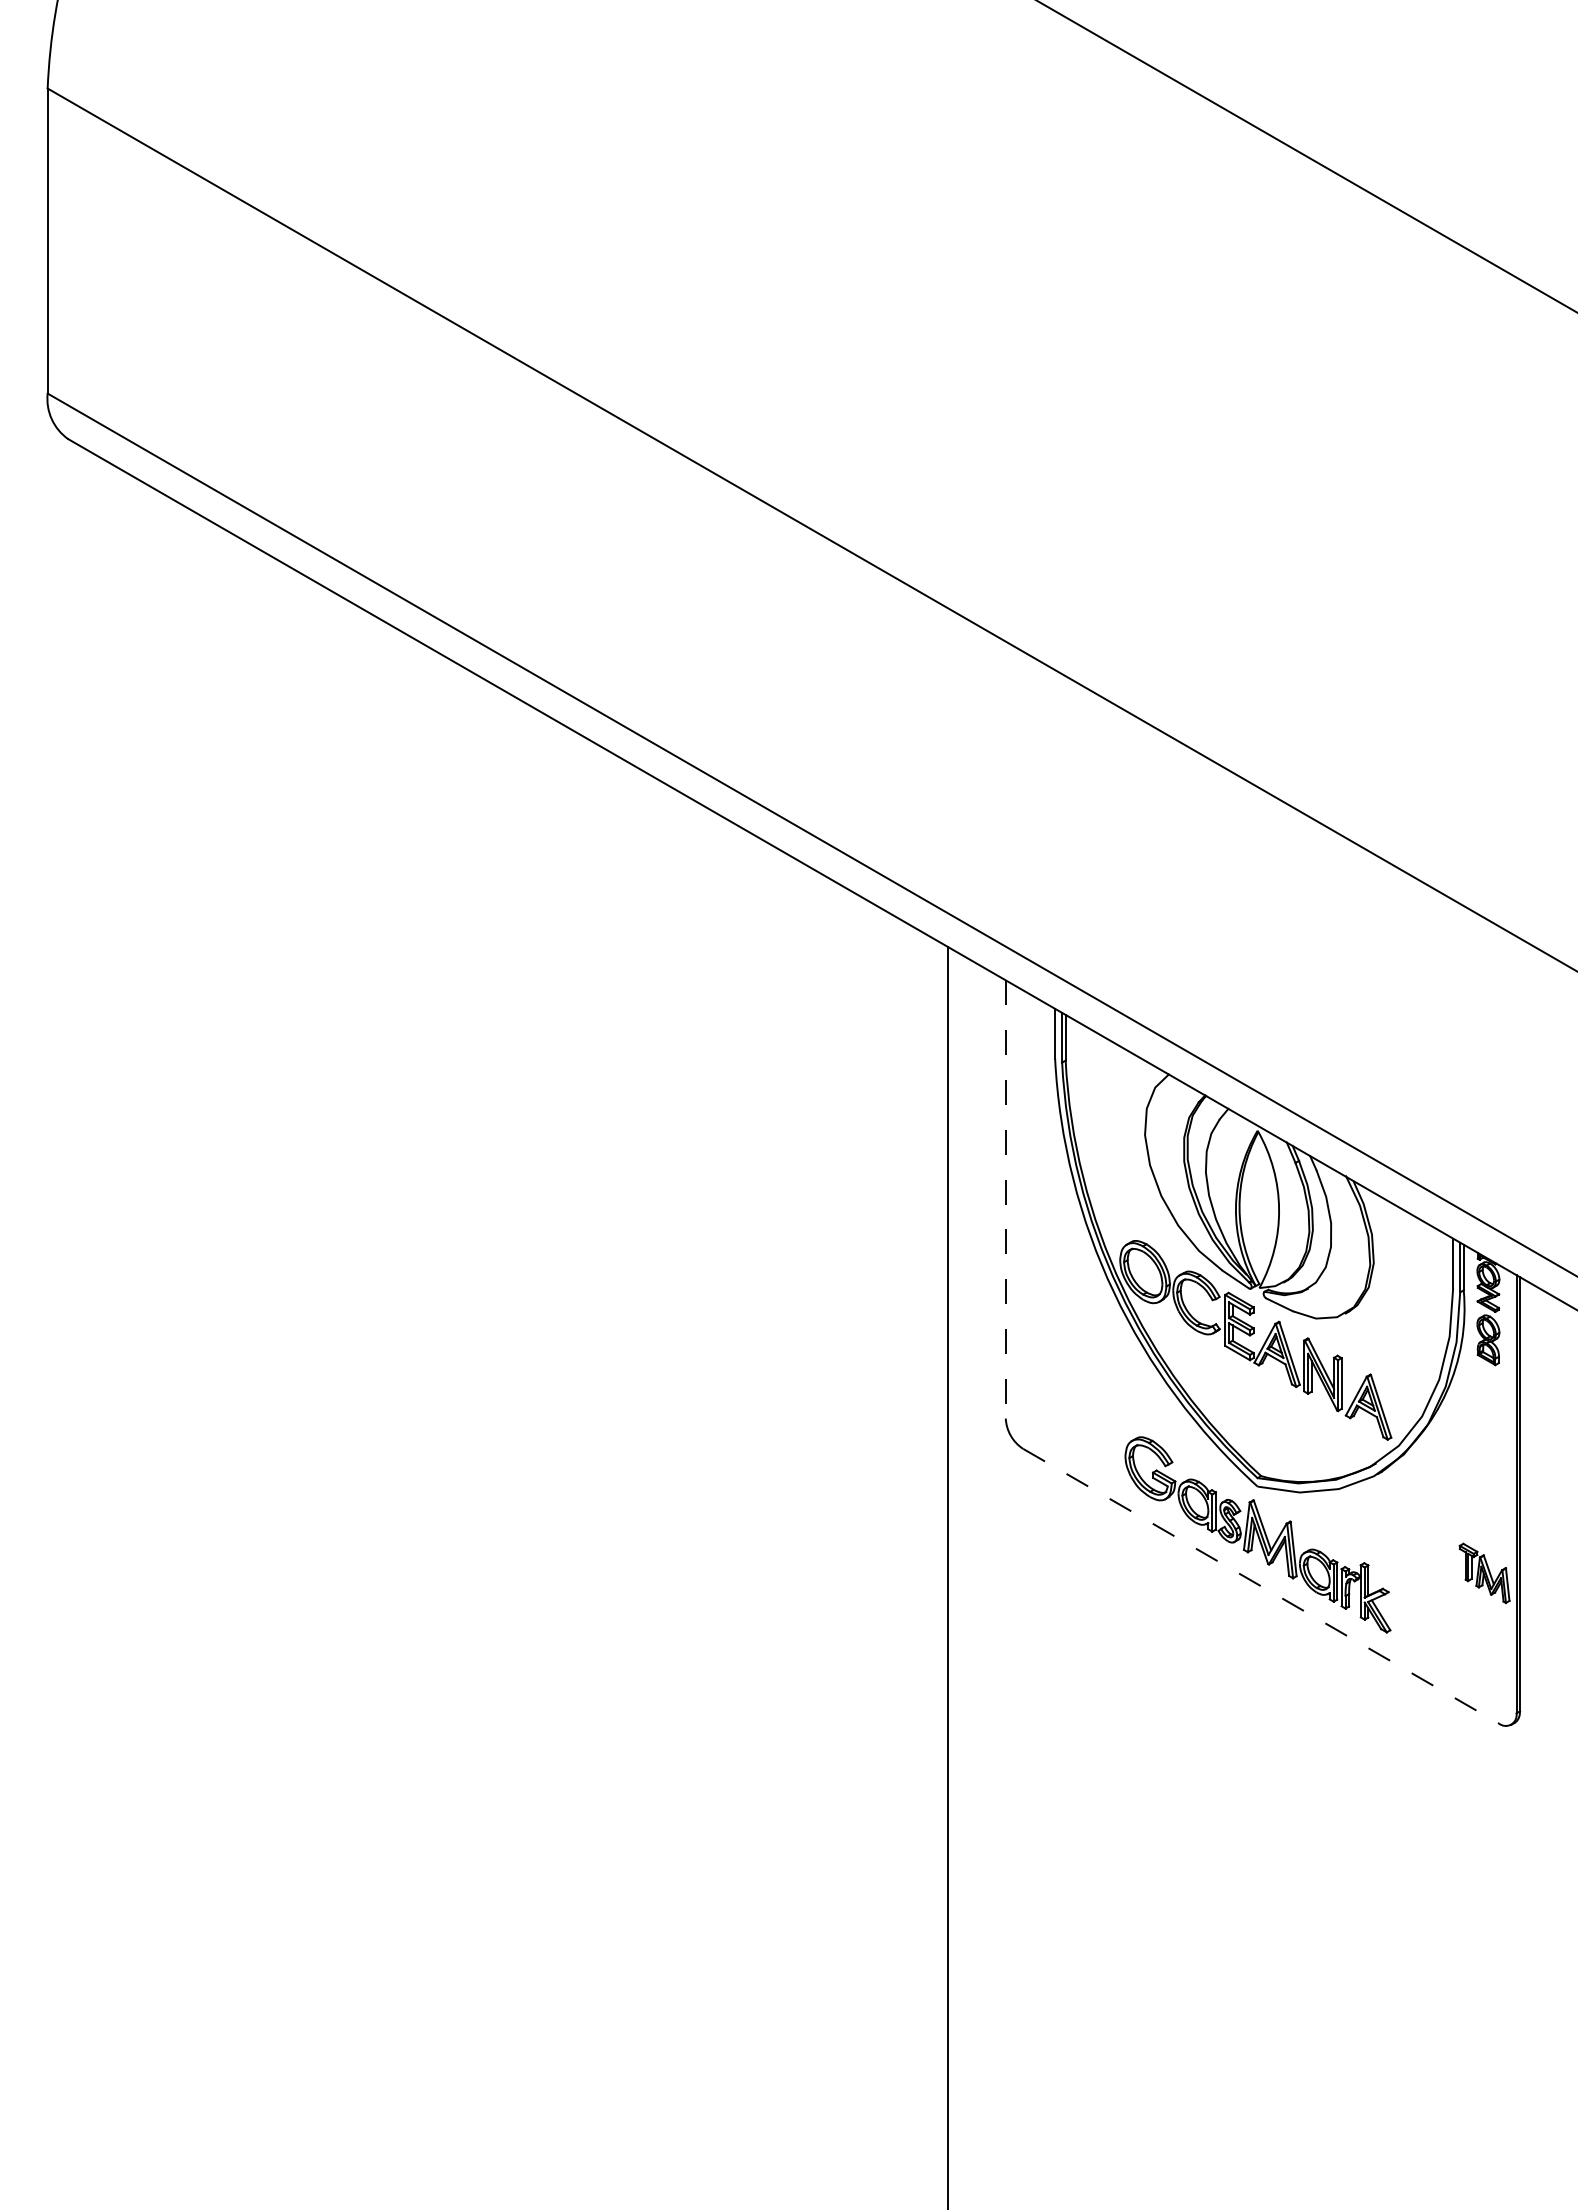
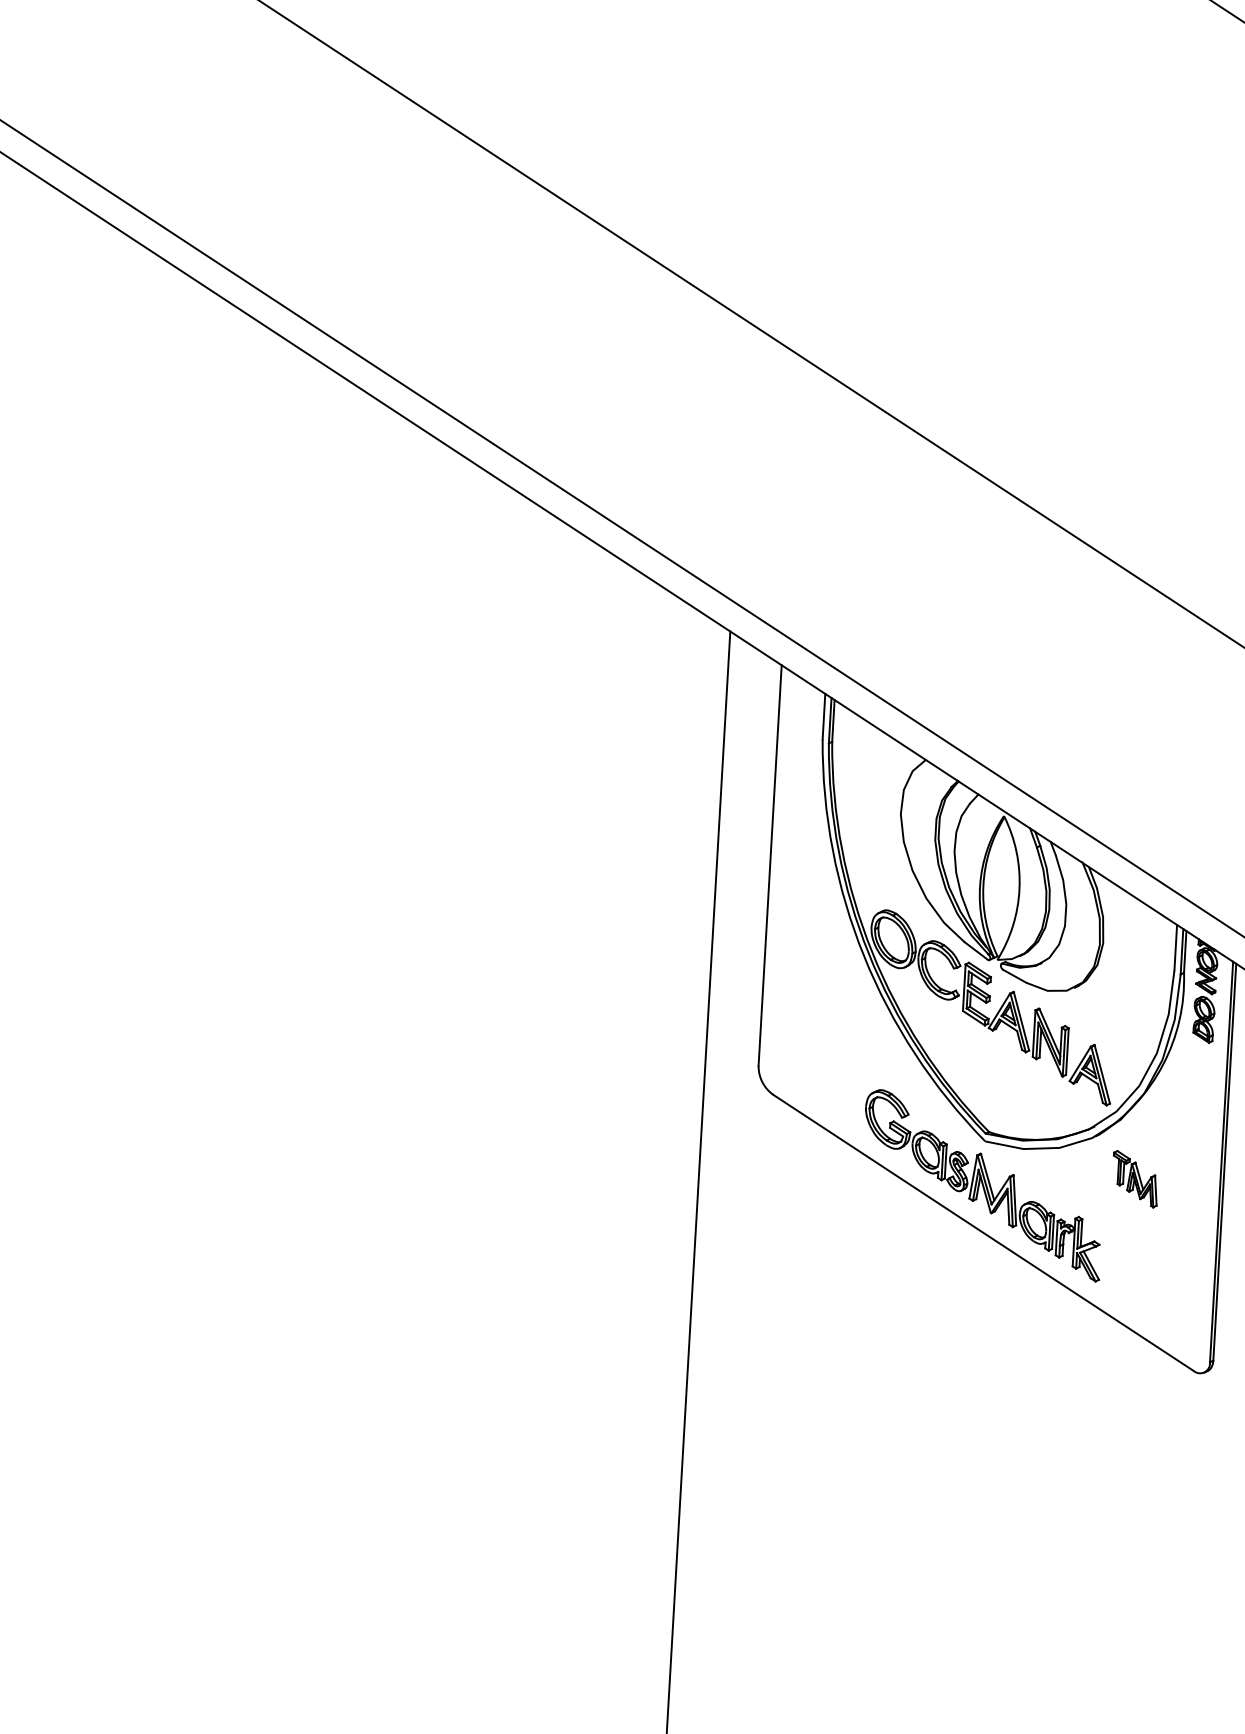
line: (1005, 1199) -> (769, 865), dashed -> solid
part: (1484, 1572) -> (1135, 1178), moved
line: (1261, 1586) -> (983, 1232), dashed -> solid

